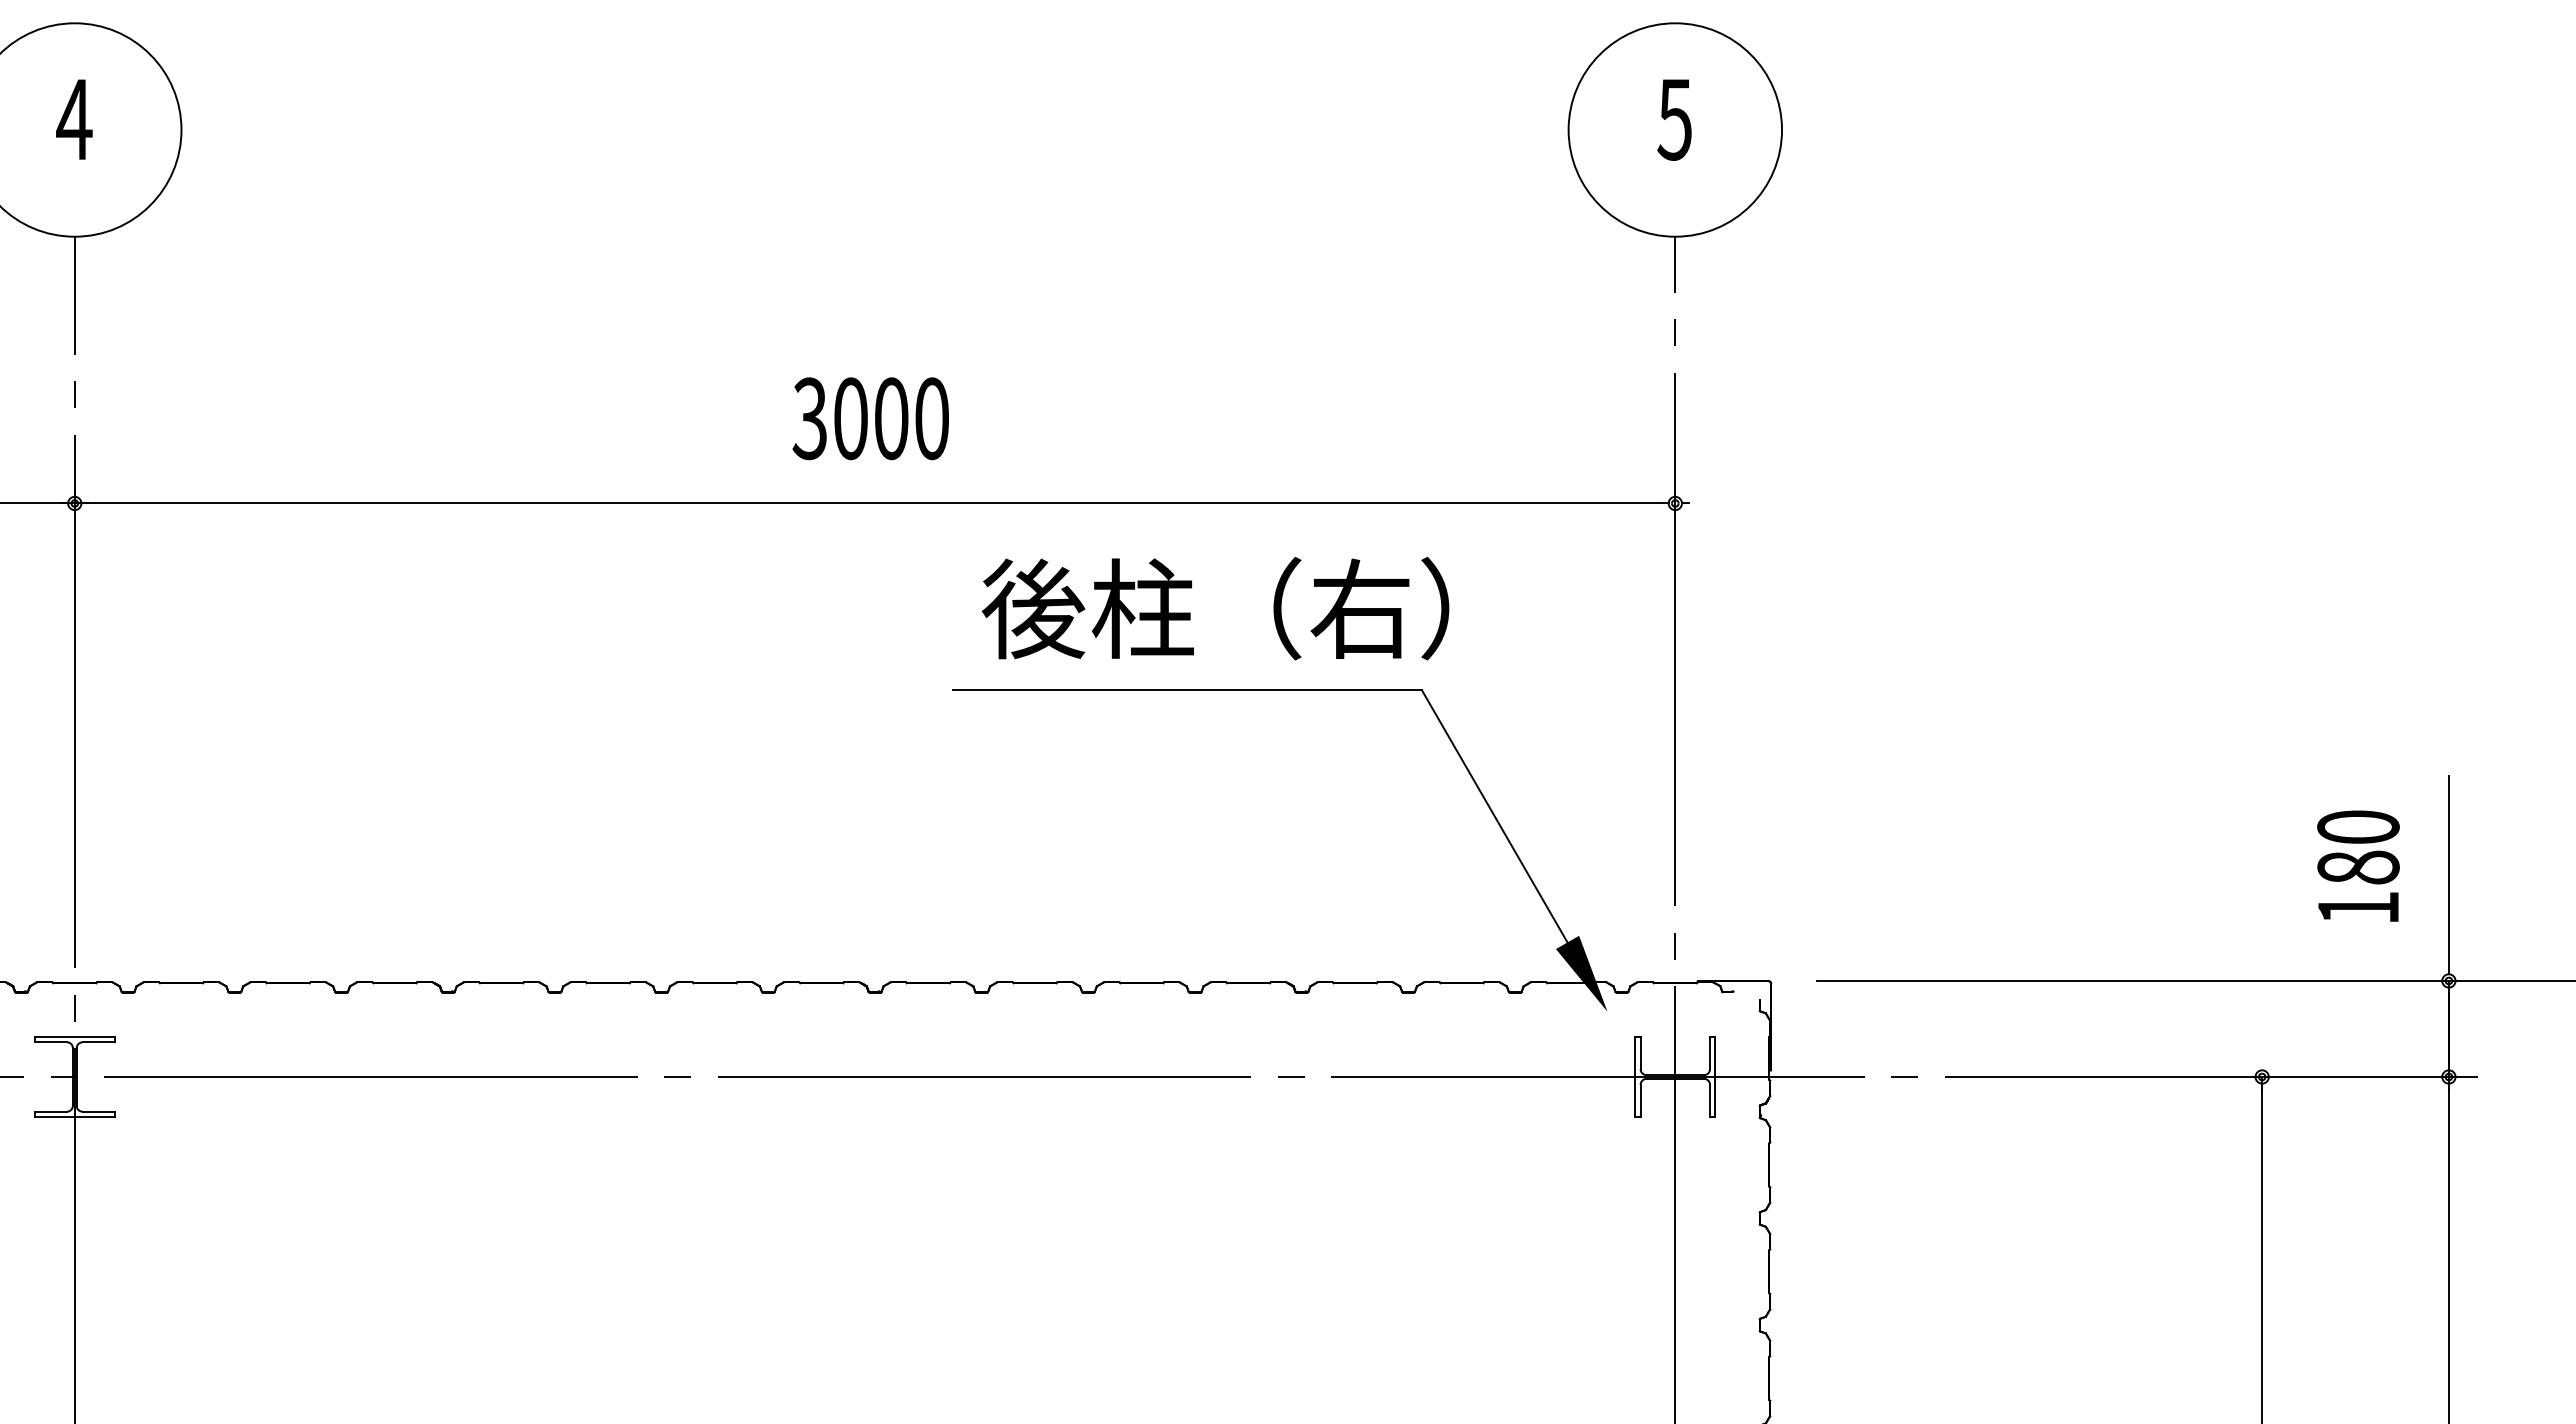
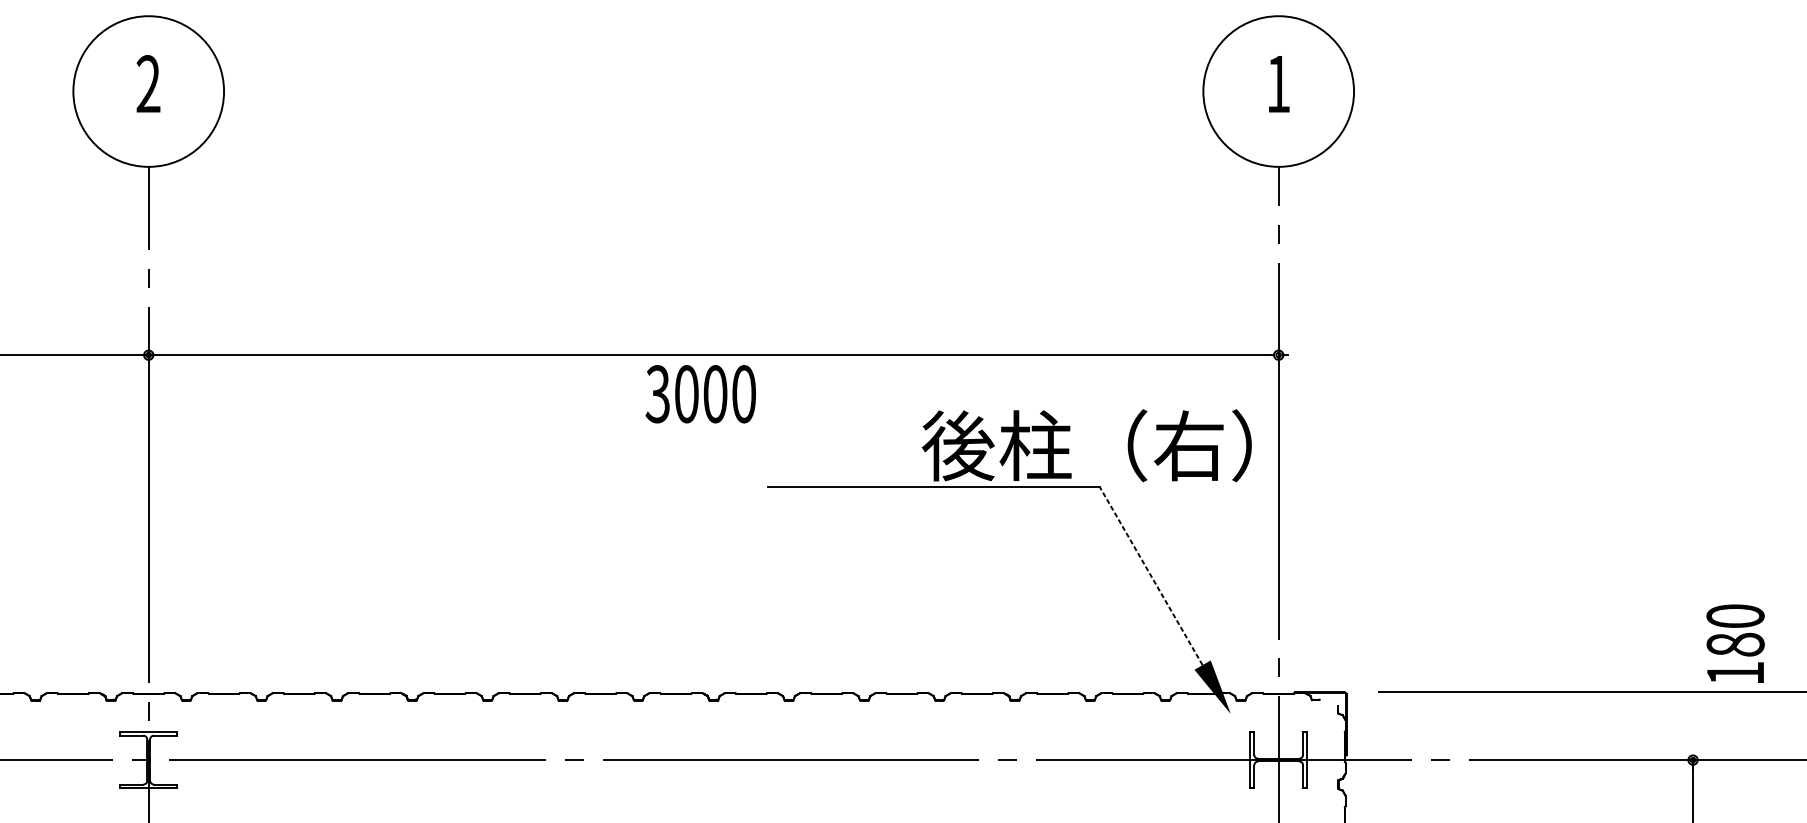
text: (74, 118) -> (148, 83), 4 -> 2
text: (1674, 119) -> (1278, 84), 5 -> 1
text: (870, 418) -> (700, 394), moved
text: (1215, 608) -> (1086, 445), moved
line: (1494, 816) -> (1151, 576), solid -> dashed
text: (2358, 865) -> (1735, 643), moved

